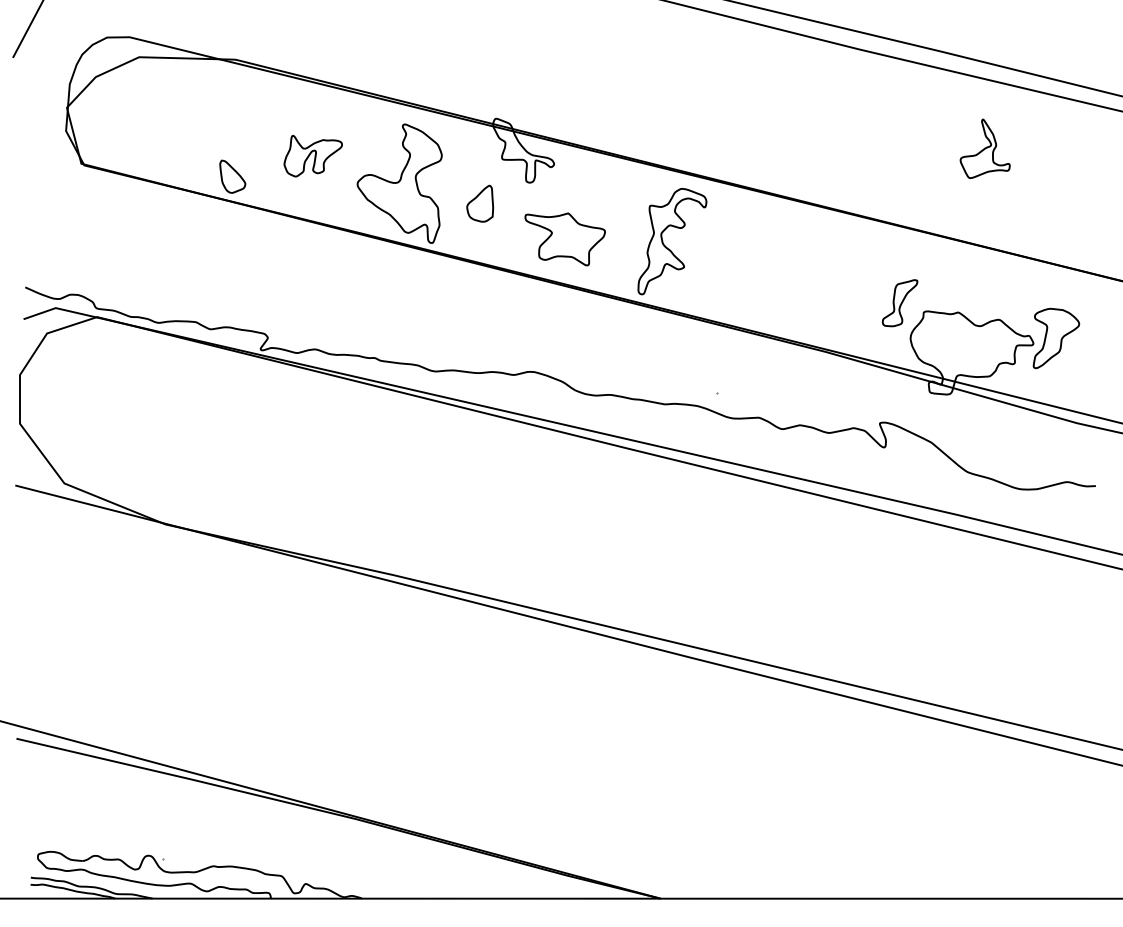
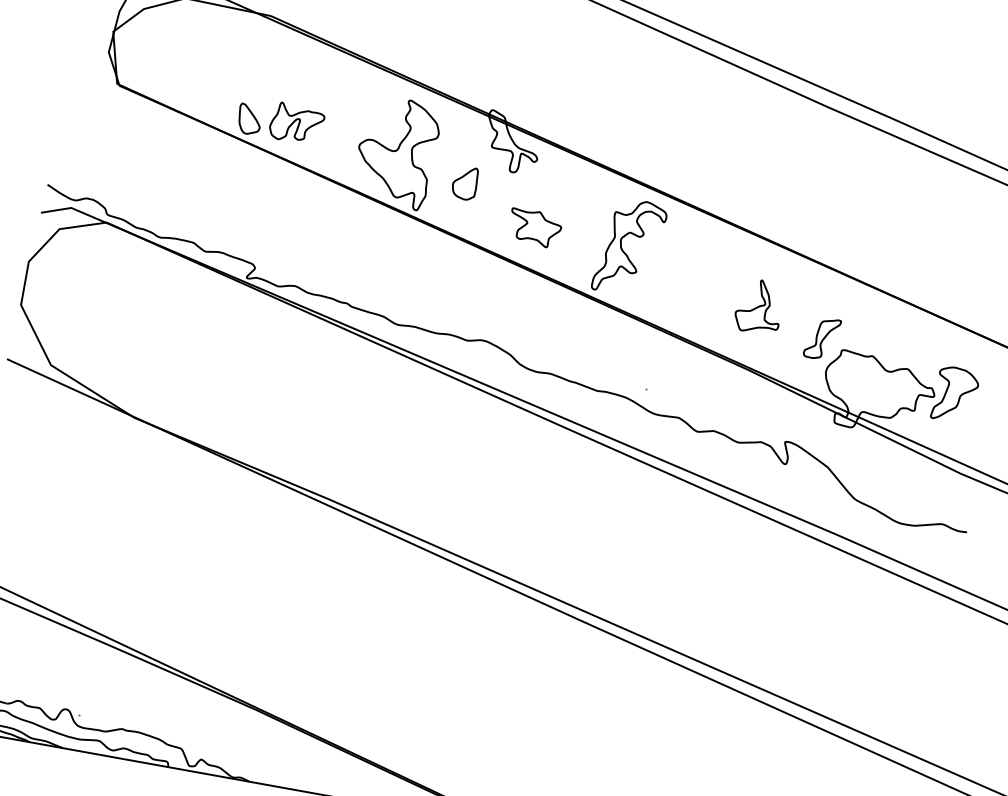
part: (984, 148) -> (758, 306), moved
part: (312, 156) -> (296, 124), moved
part: (565, 238) -> (535, 227), size x0.71

